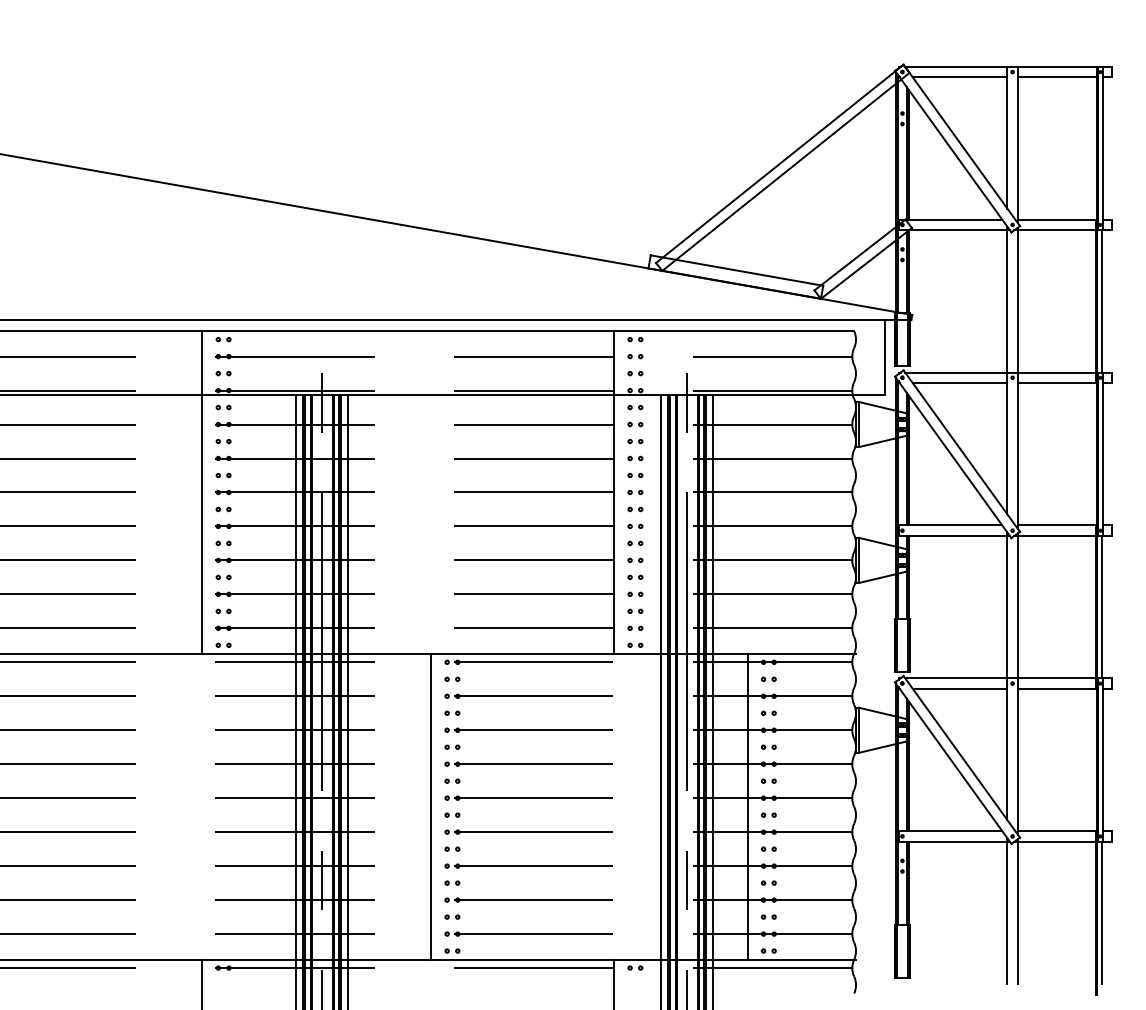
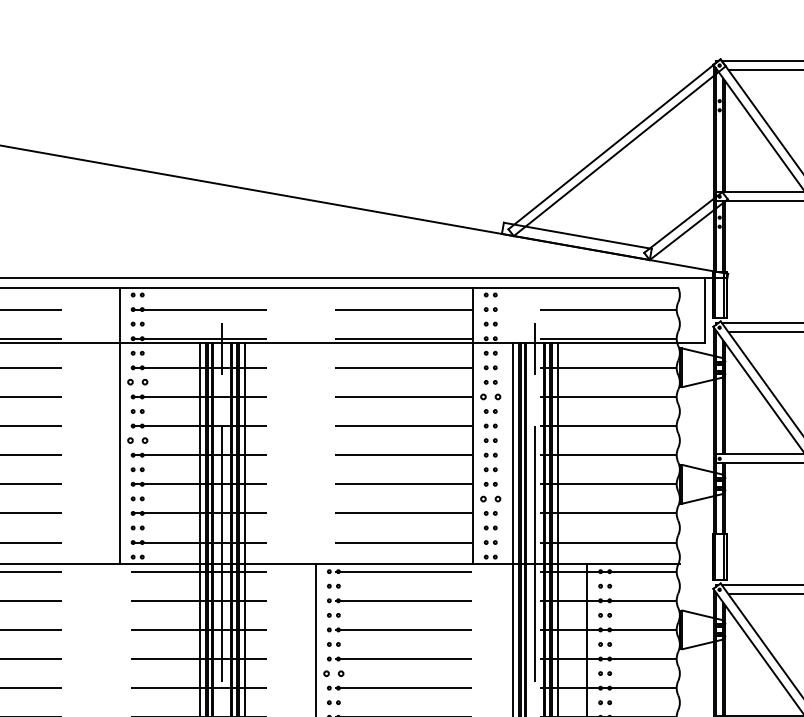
part: (223, 441) -> (137, 382), size x1.6
part: (635, 458) -> (490, 396), size x1.6
part: (223, 509) -> (137, 440), size x1.6
part: (635, 576) -> (490, 498), size x1.6
part: (452, 780) -> (333, 672), size x1.6

